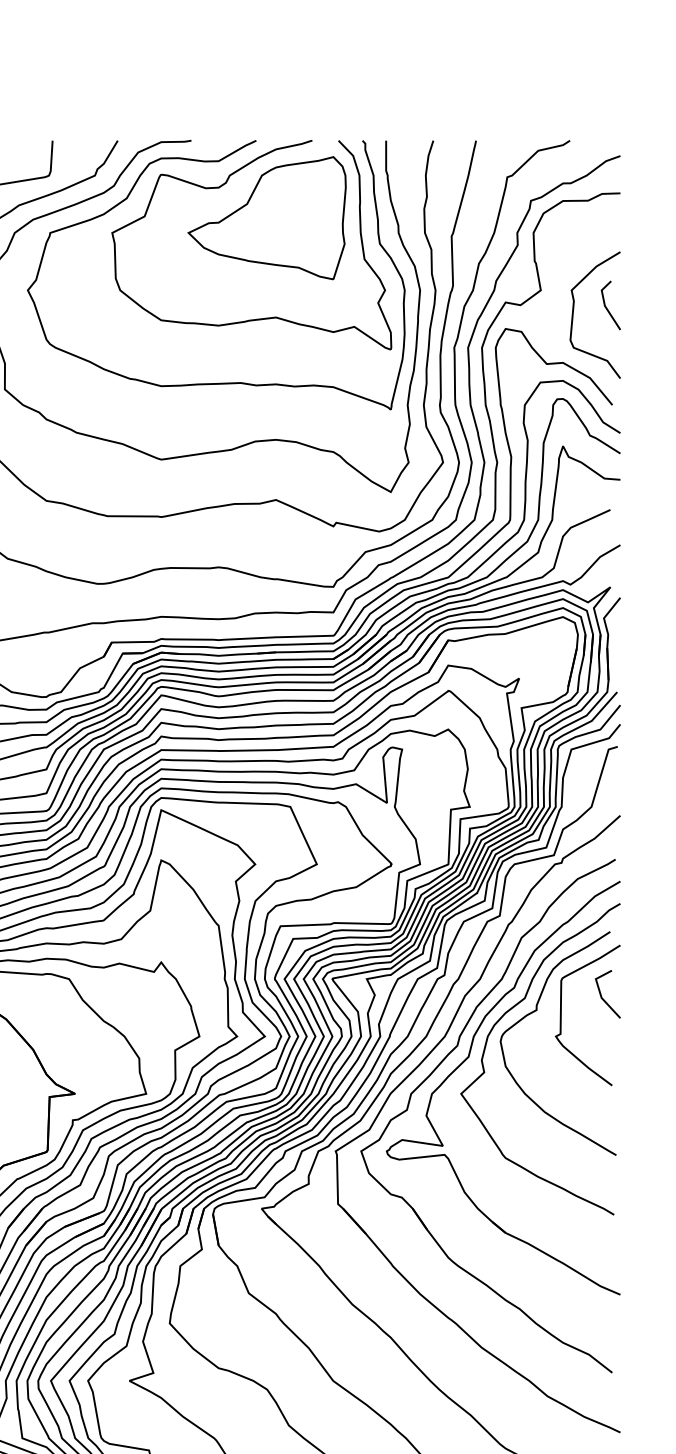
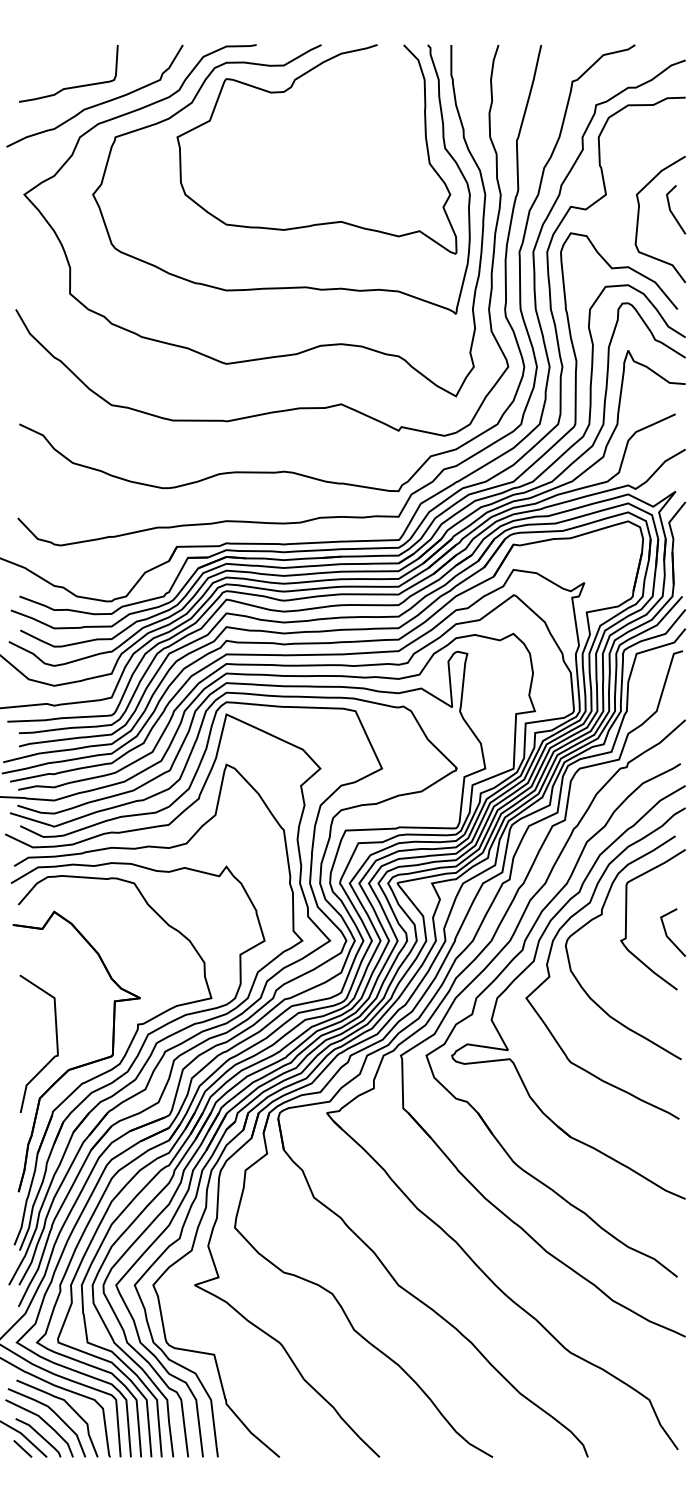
part: (266, 218) -> (331, 122), removed
line: (602, 996) -> (667, 934), moved

